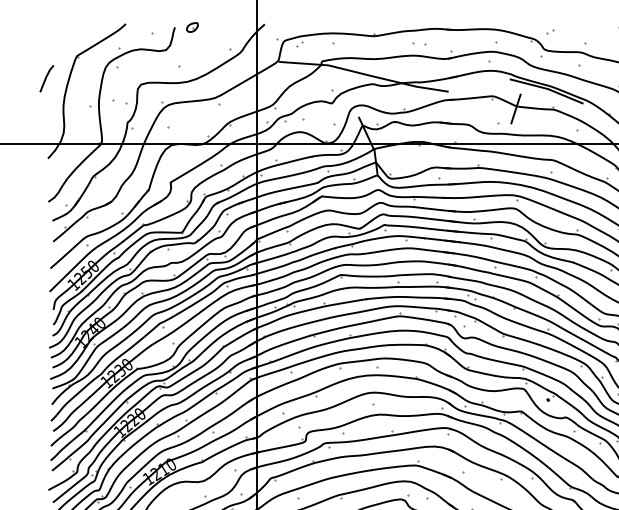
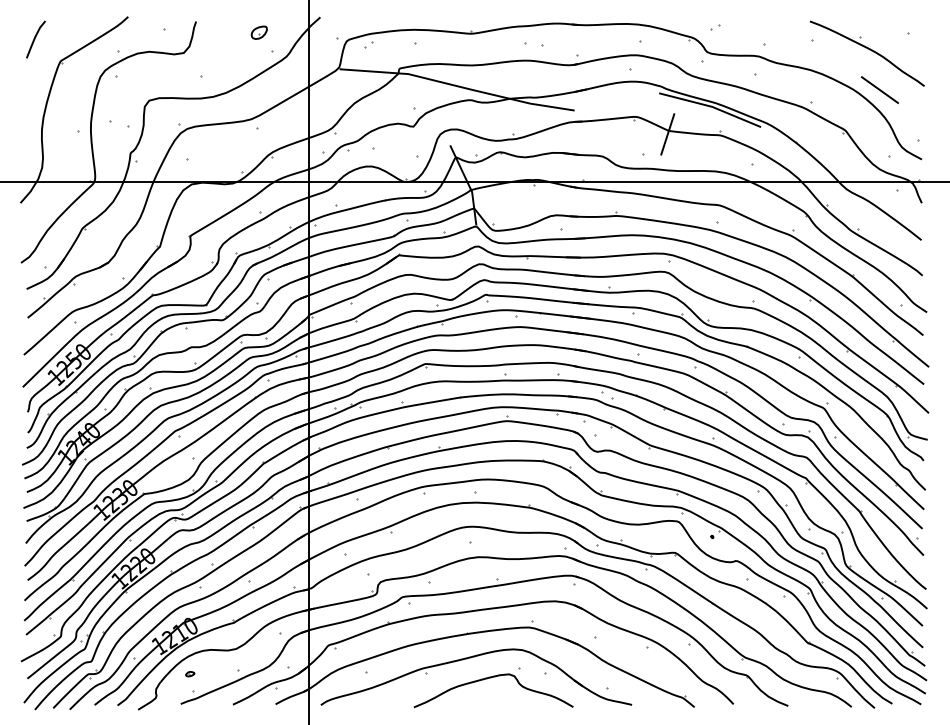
part: (191, 27) -> (258, 32), moved
line: (46, 78) -> (35, 39), moved
part: (170, 499) -> (190, 674), added

